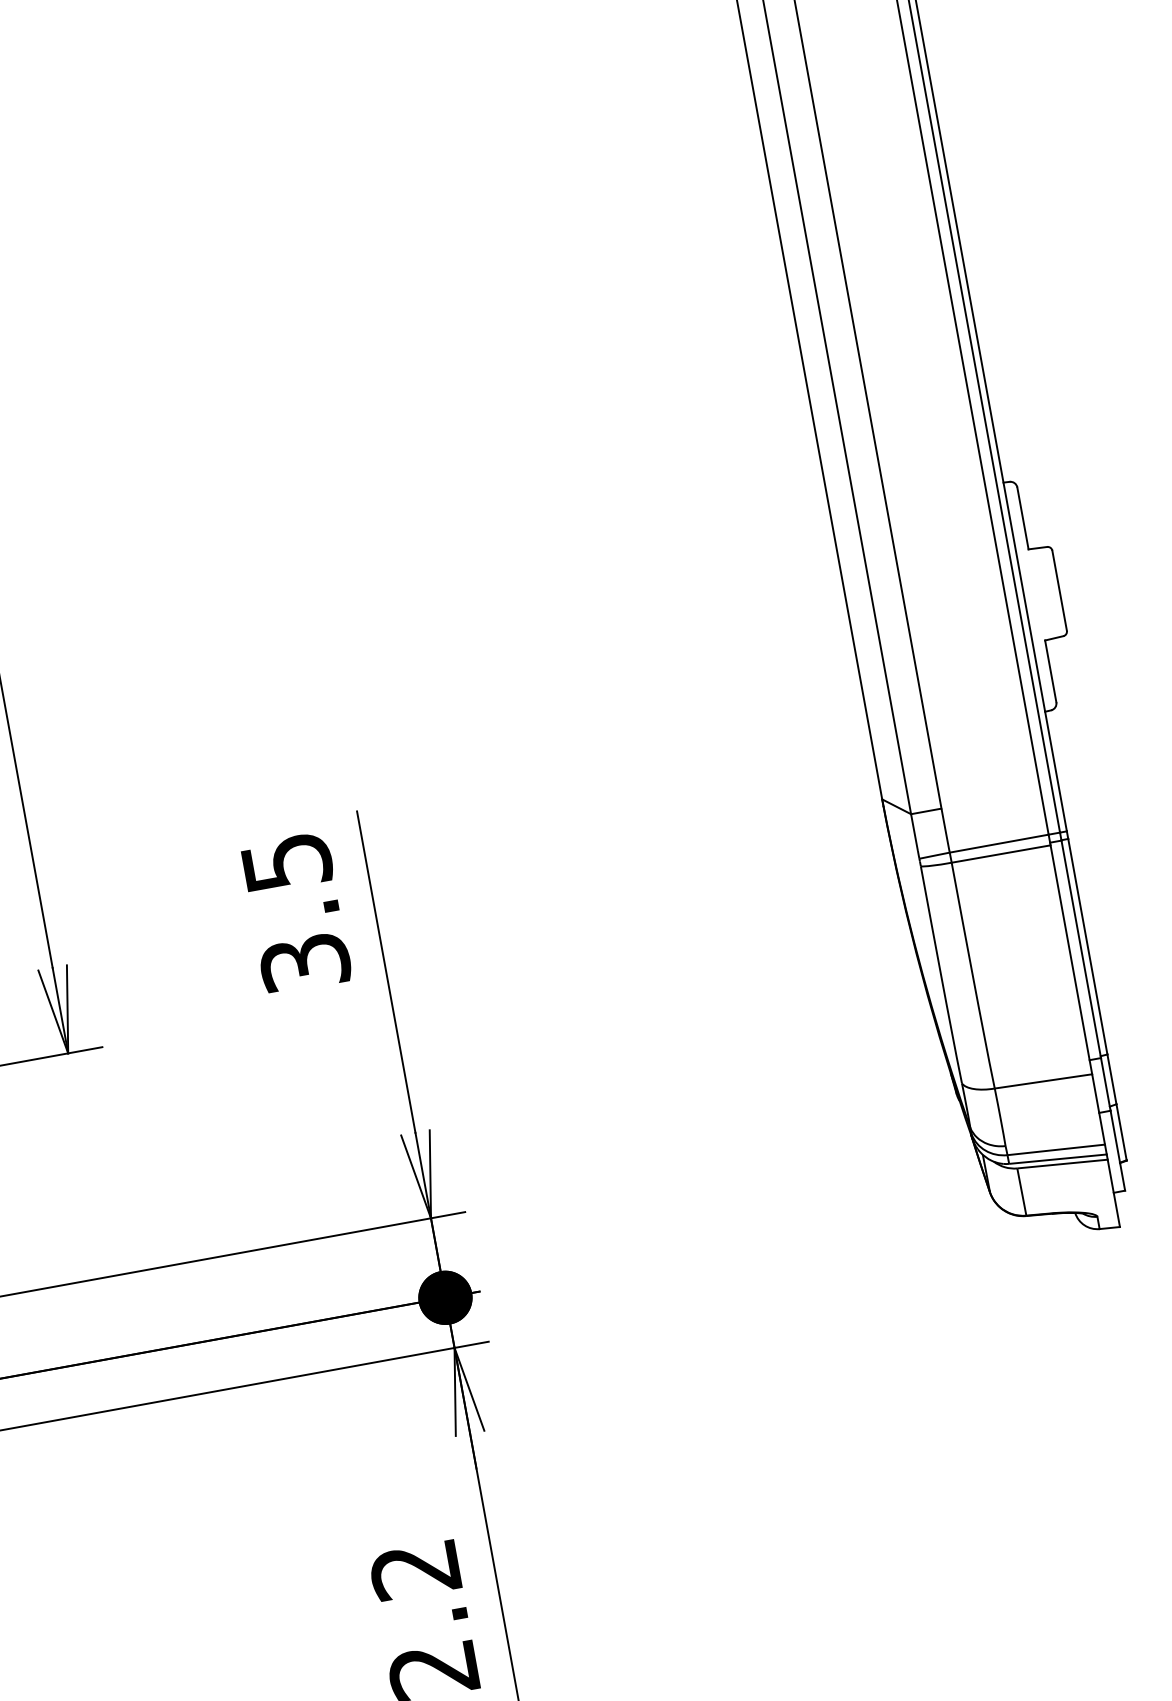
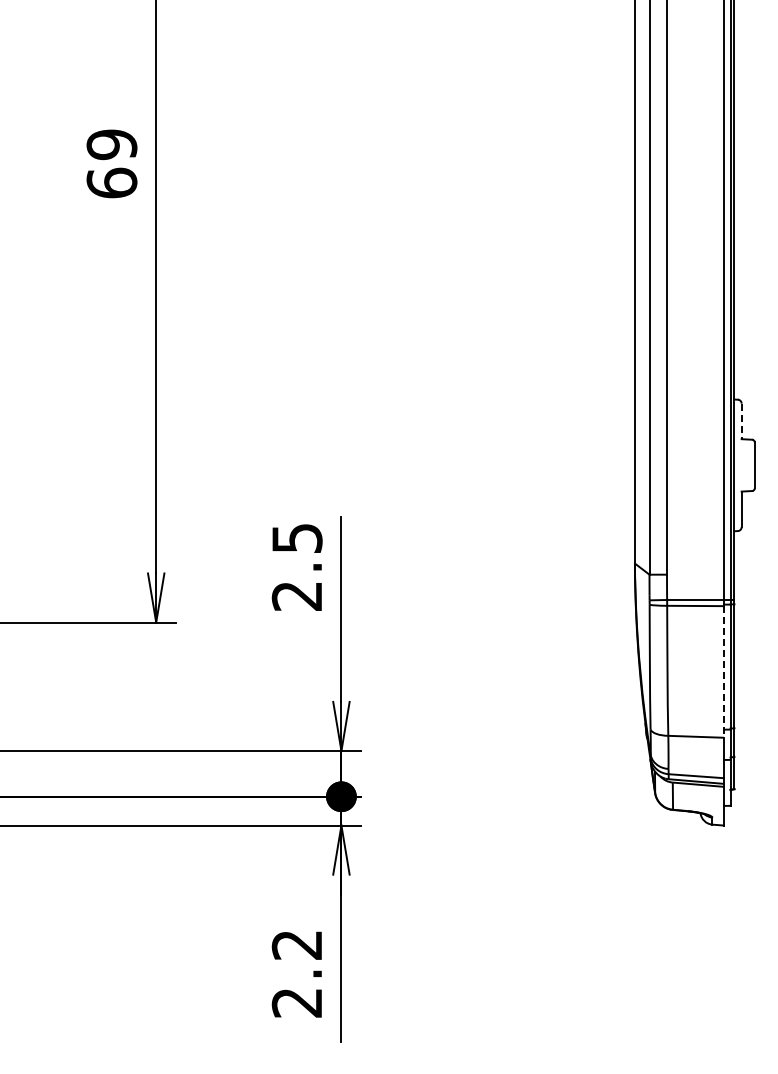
line: (1022, 518) -> (741, 421), solid -> dashed
line: (1070, 959) -> (723, 671), solid -> dashed
text: (305, 961) -> (297, 595), 3.5 -> 2.5

